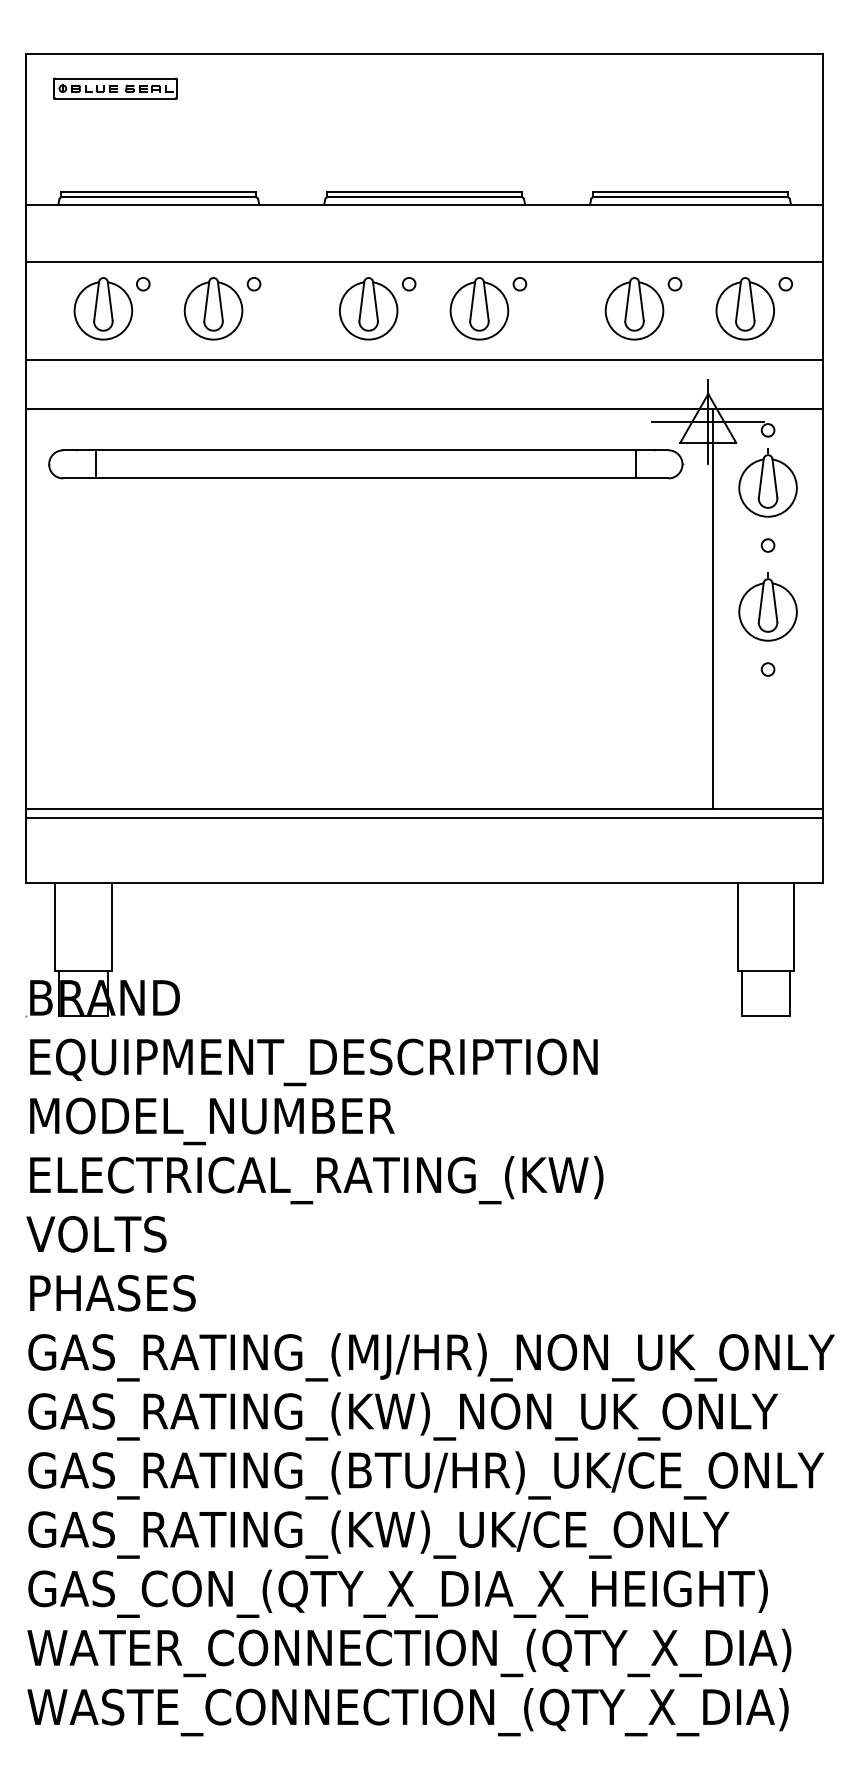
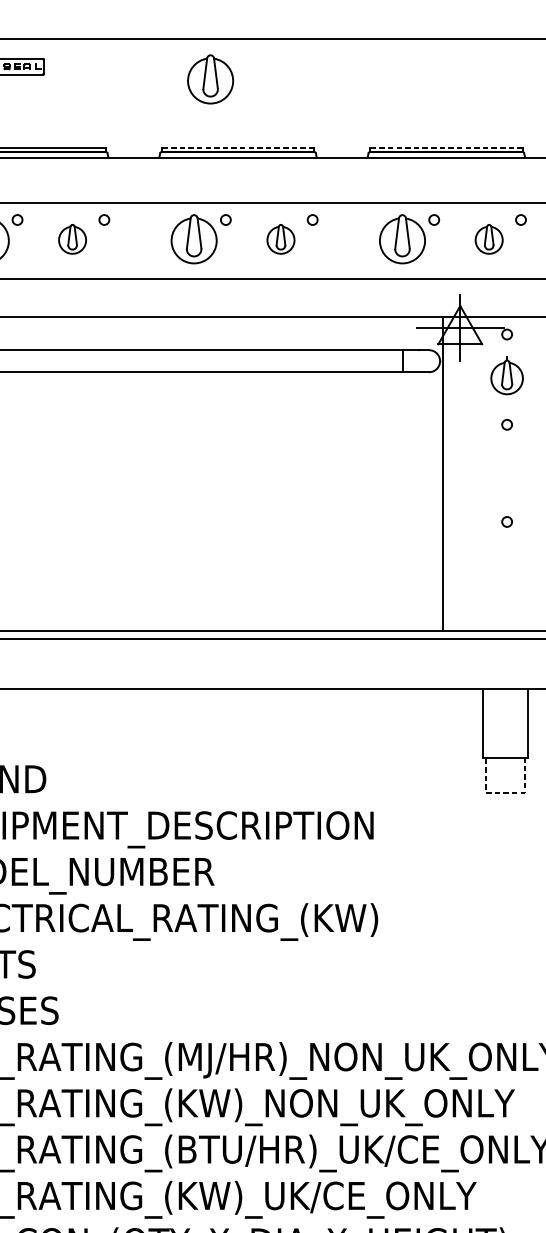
part: (389, 104) -> (210, 79), added
line: (424, 191) -> (237, 147), solid -> dashed
line: (690, 191) -> (446, 147), solid -> dashed
part: (213, 308) -> (72, 239), size x0.6
part: (479, 308) -> (281, 239), size x0.6
part: (744, 308) -> (488, 239), size x0.6
part: (767, 482) -> (506, 375), size x0.7
part: (767, 606) -> (506, 472), removed
line: (712, 608) -> (442, 474), moved
line: (766, 1015) -> (505, 793), solid -> dashed

